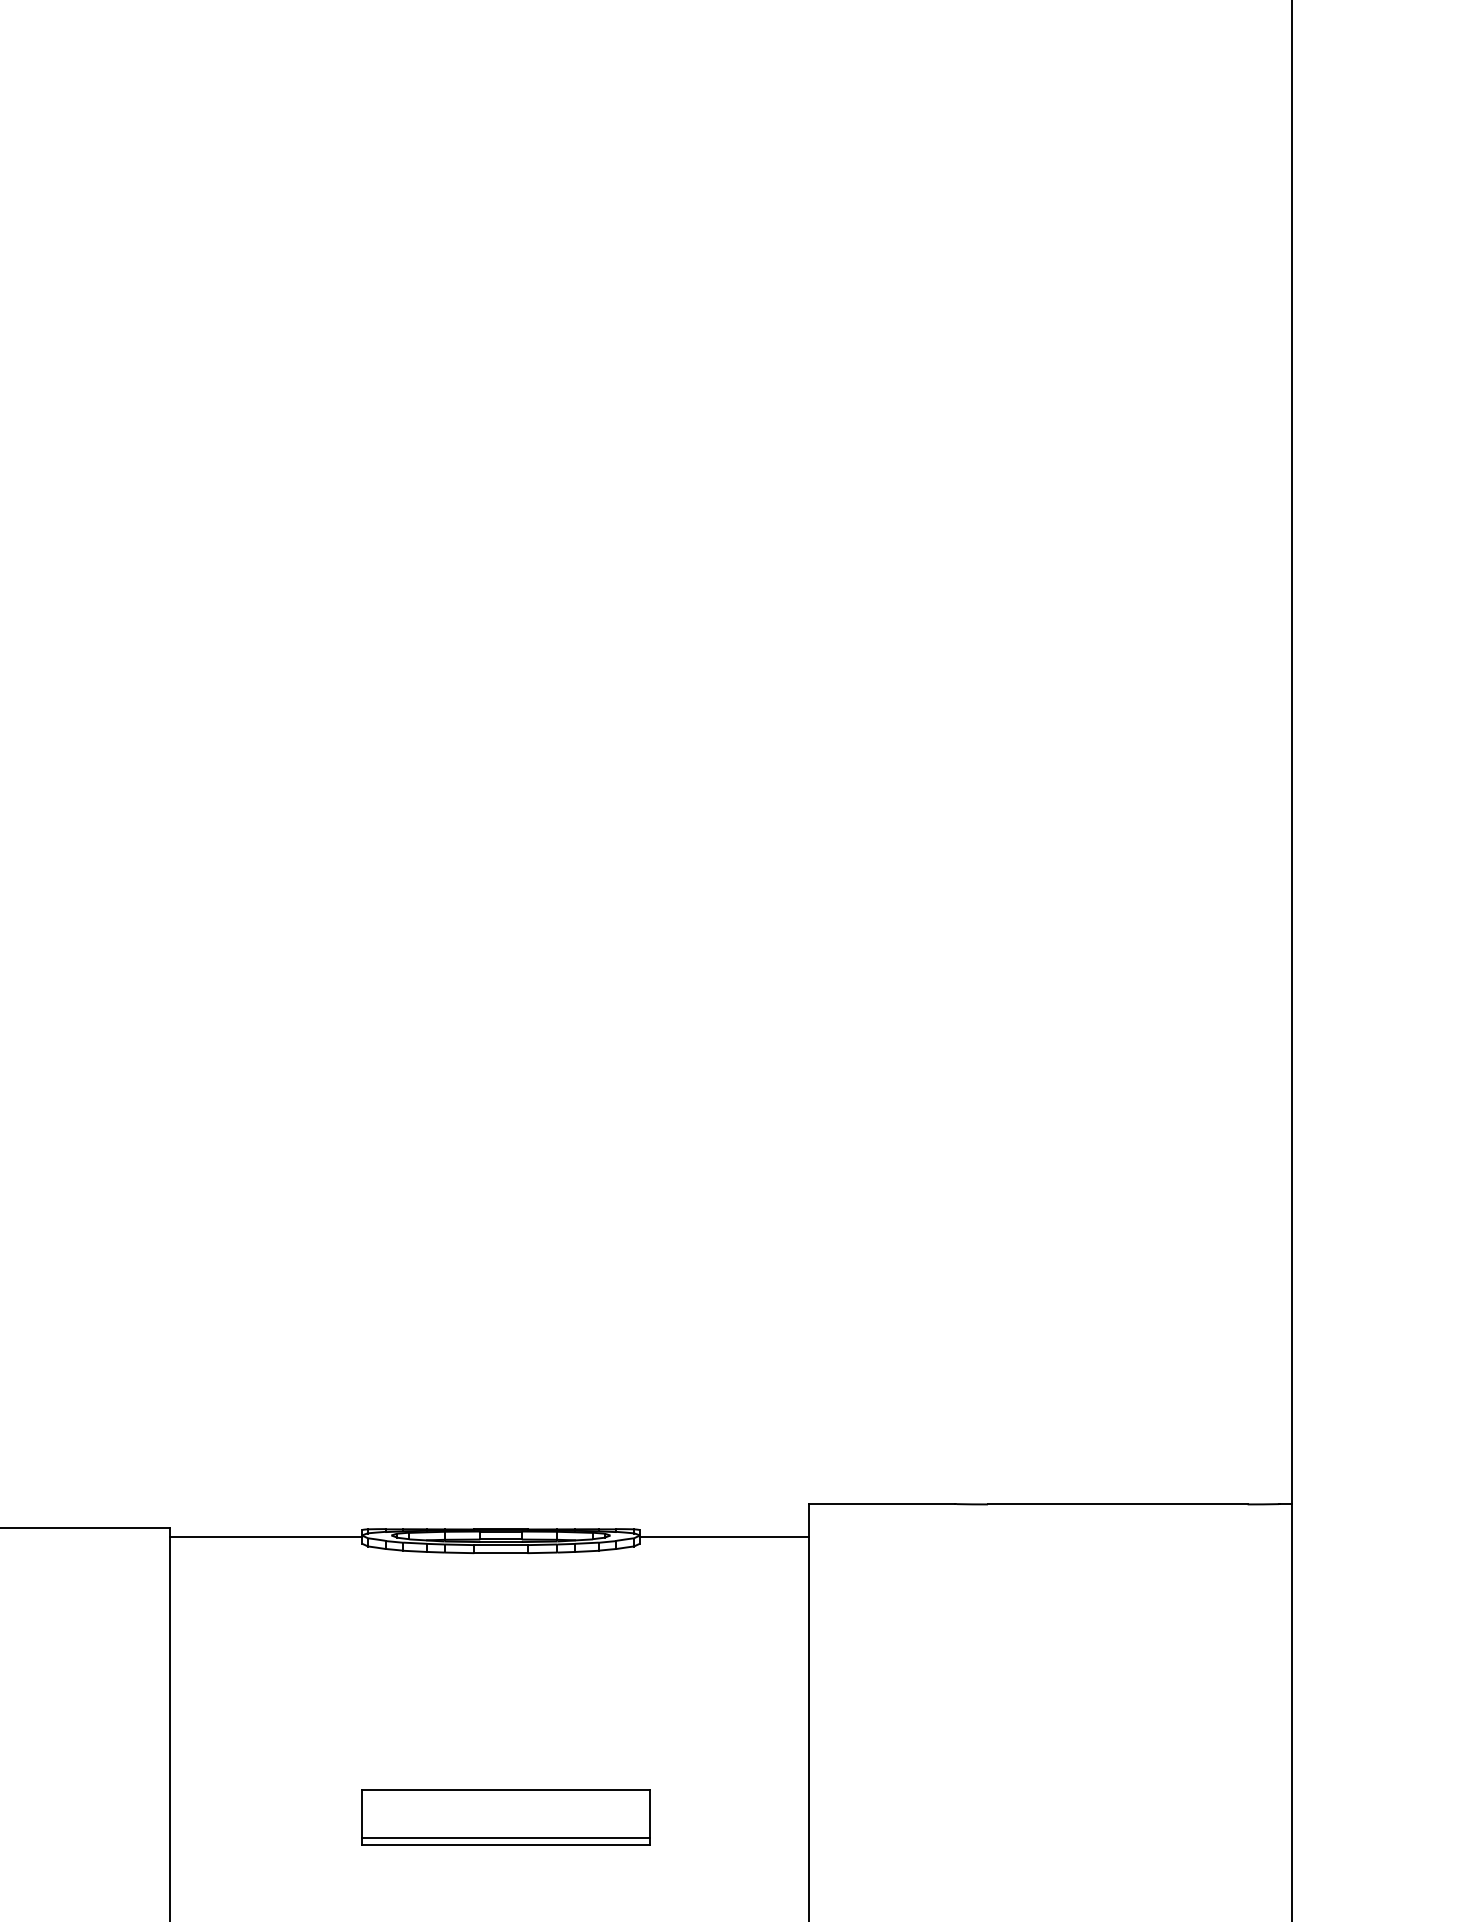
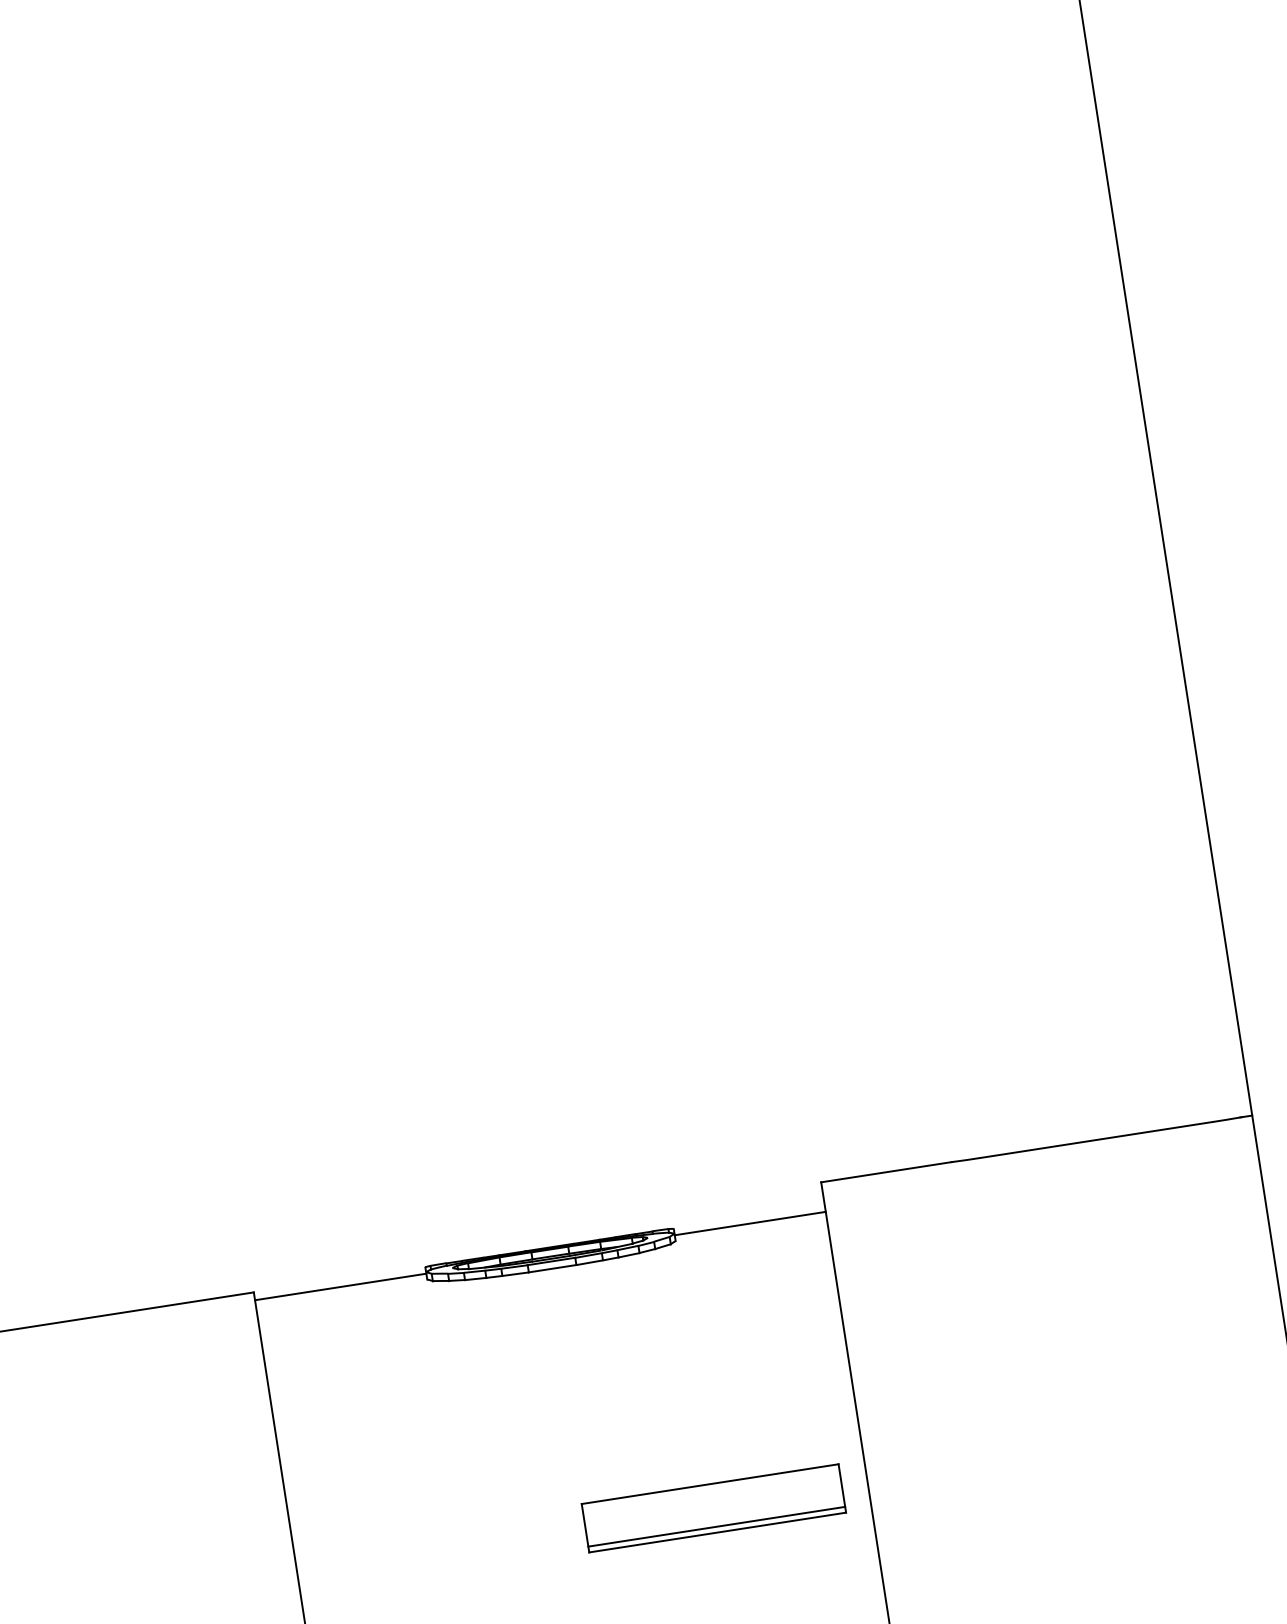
part: (505, 1817) -> (713, 1508), moved

